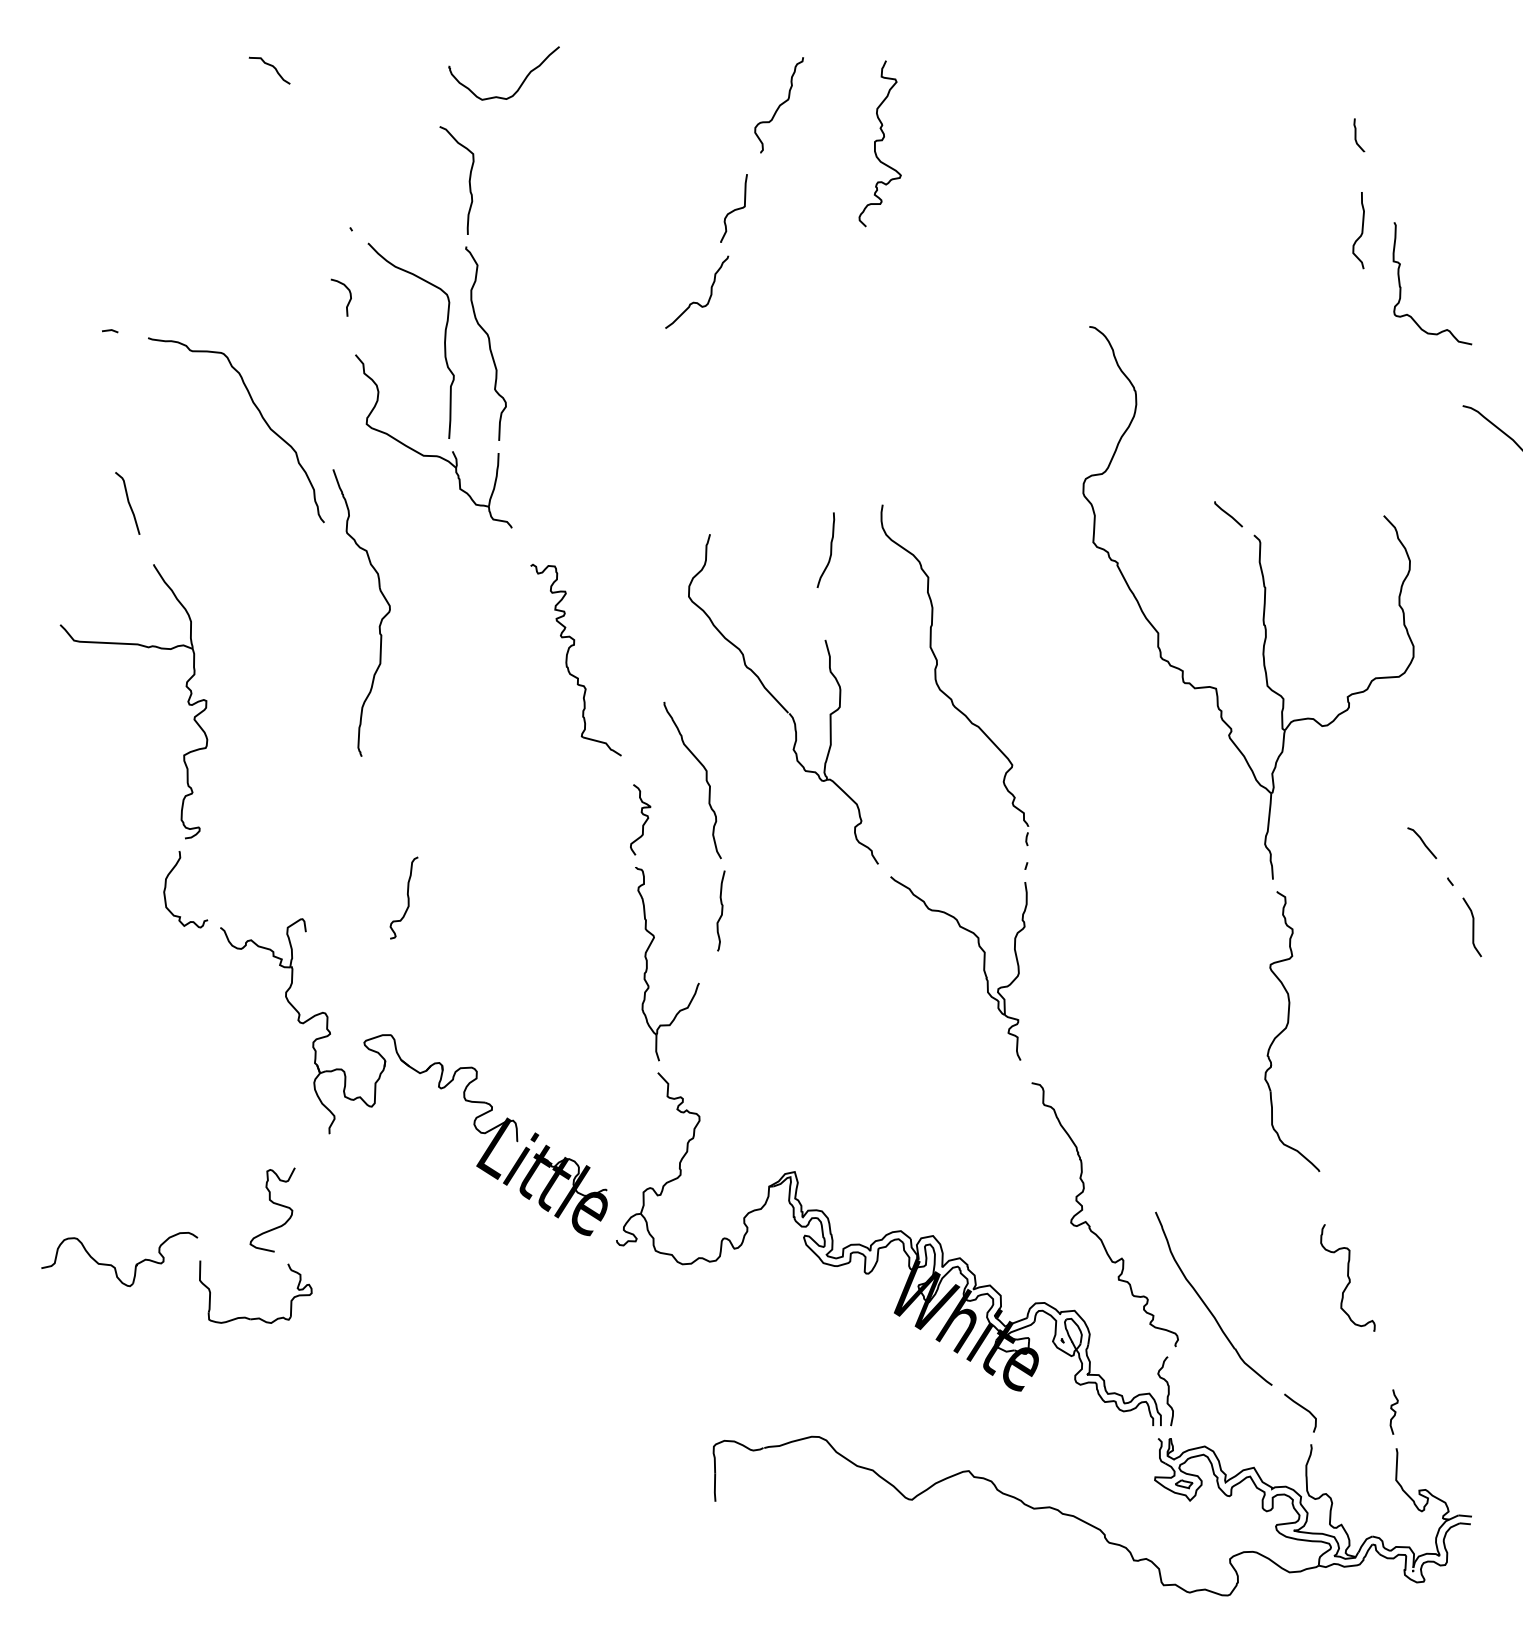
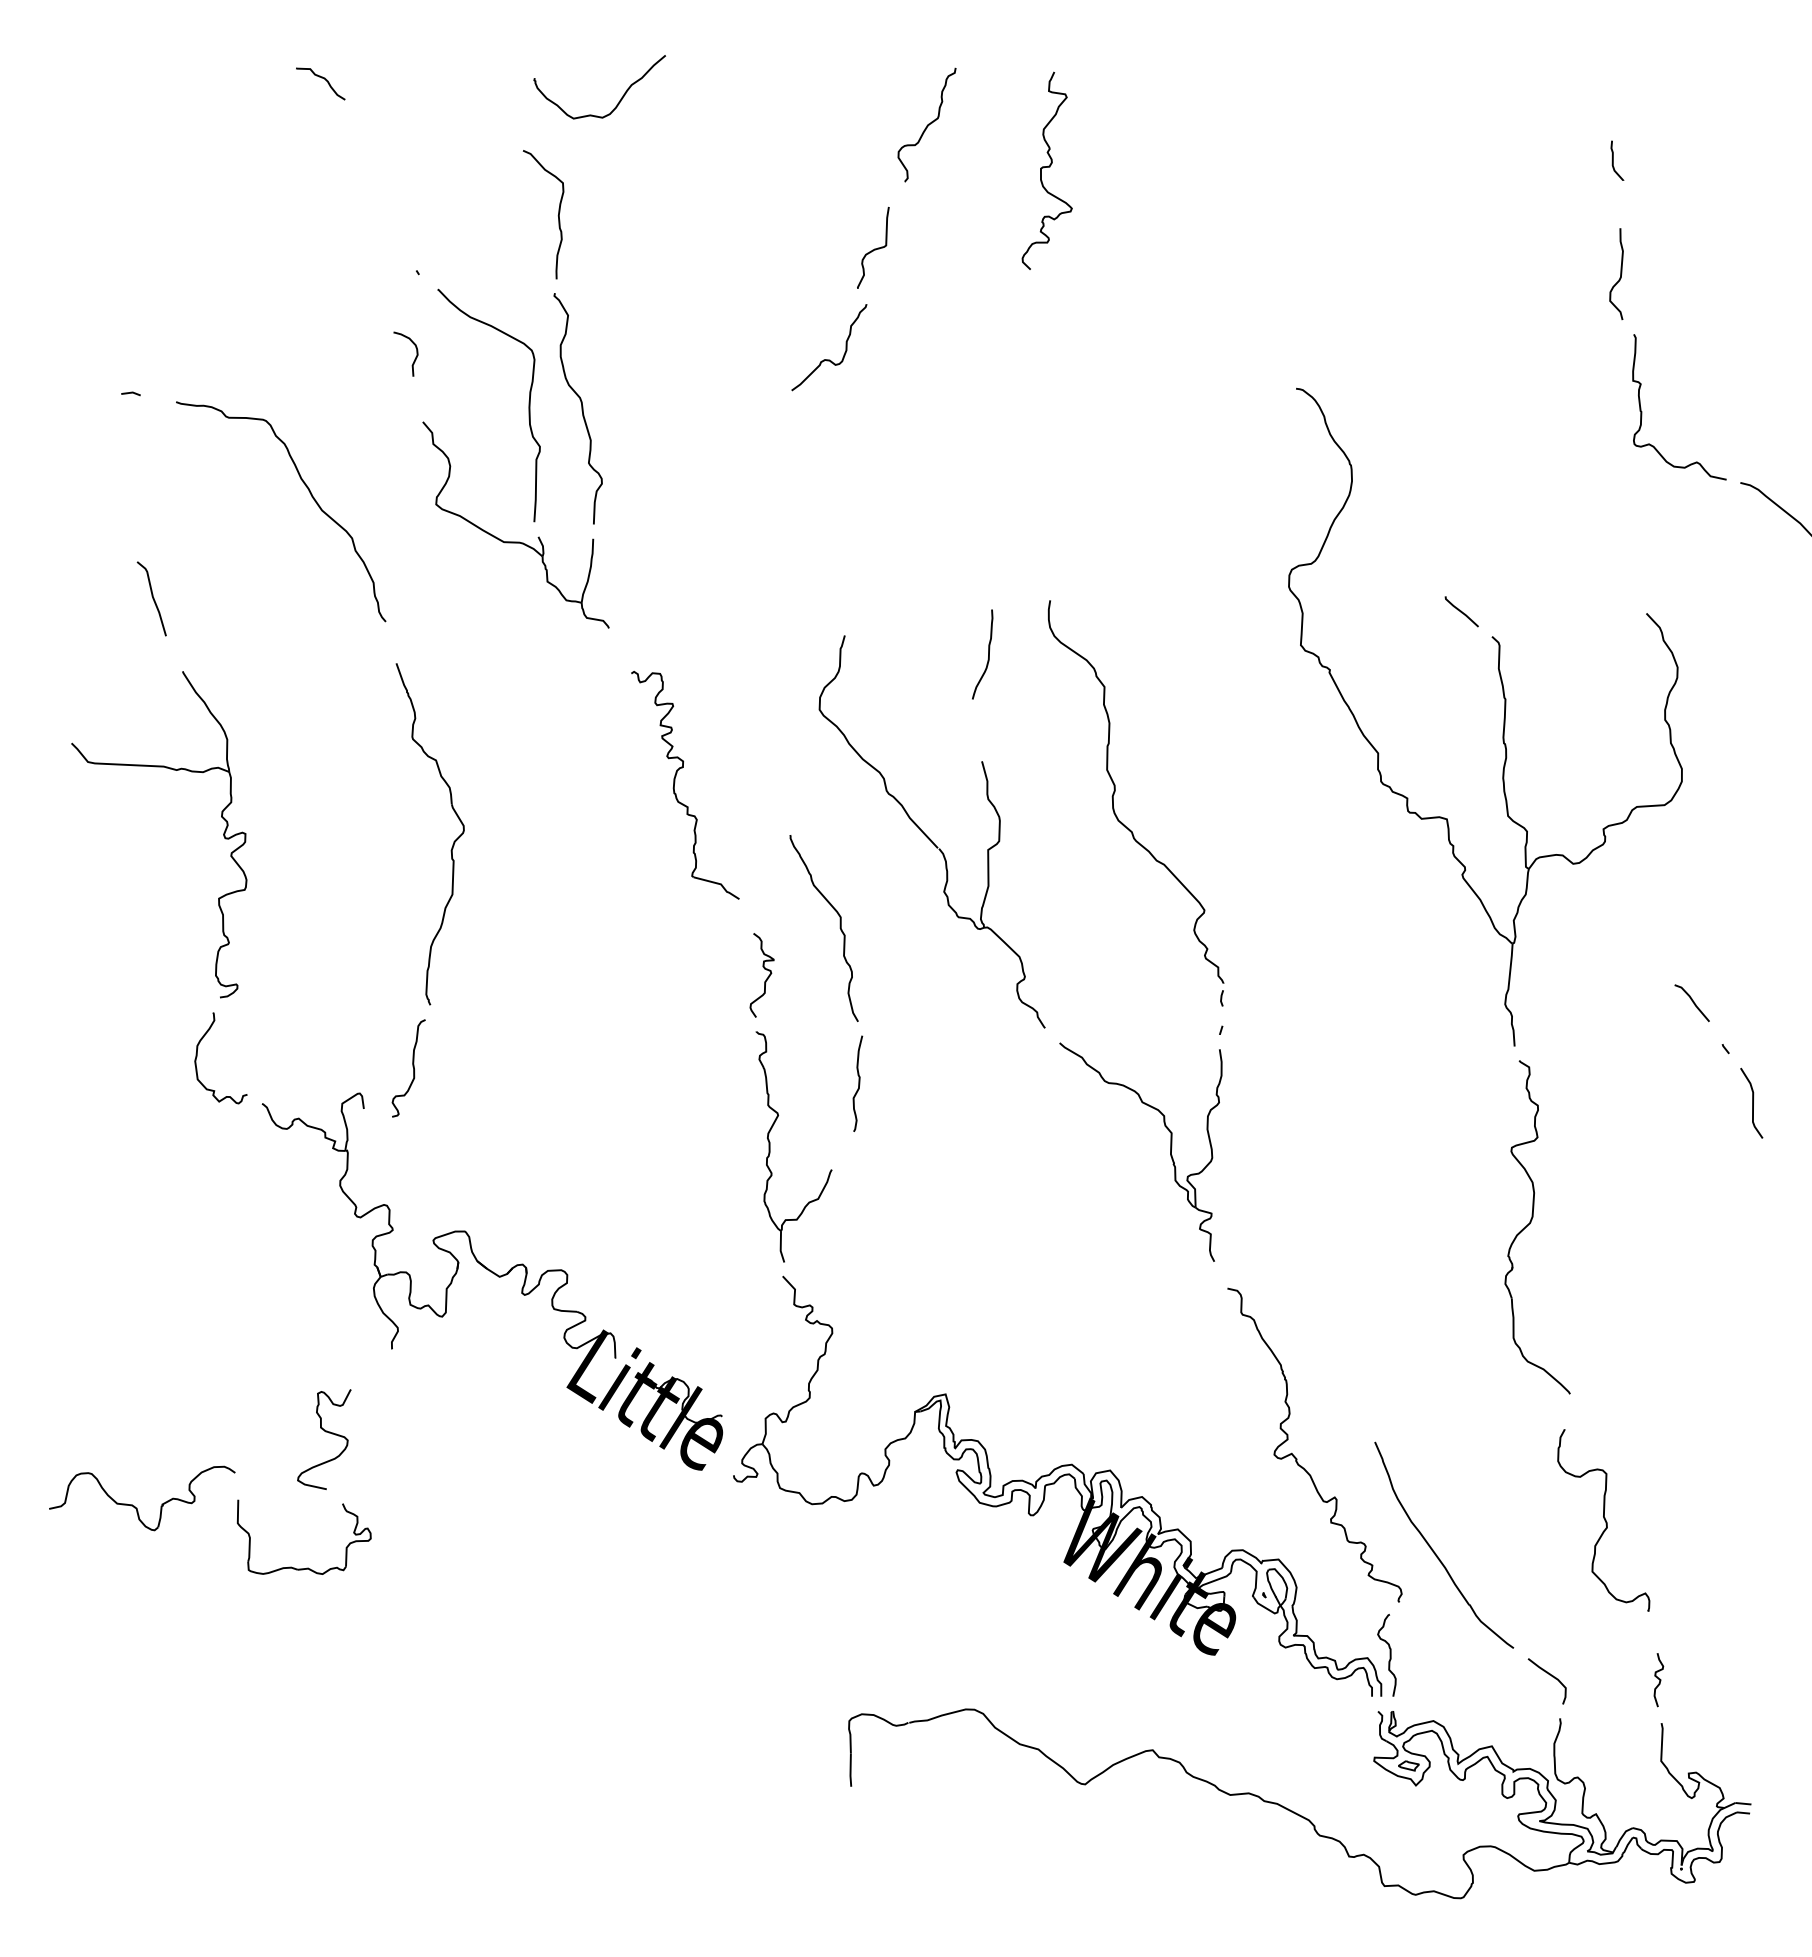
curve: (1401, 287) -> (1642, 411), moved
part: (381, 619) -> (453, 841), moved
curve: (407, 897) -> (412, 1067), moved
part: (1347, 1277) -> (1603, 1520), size x1.43

